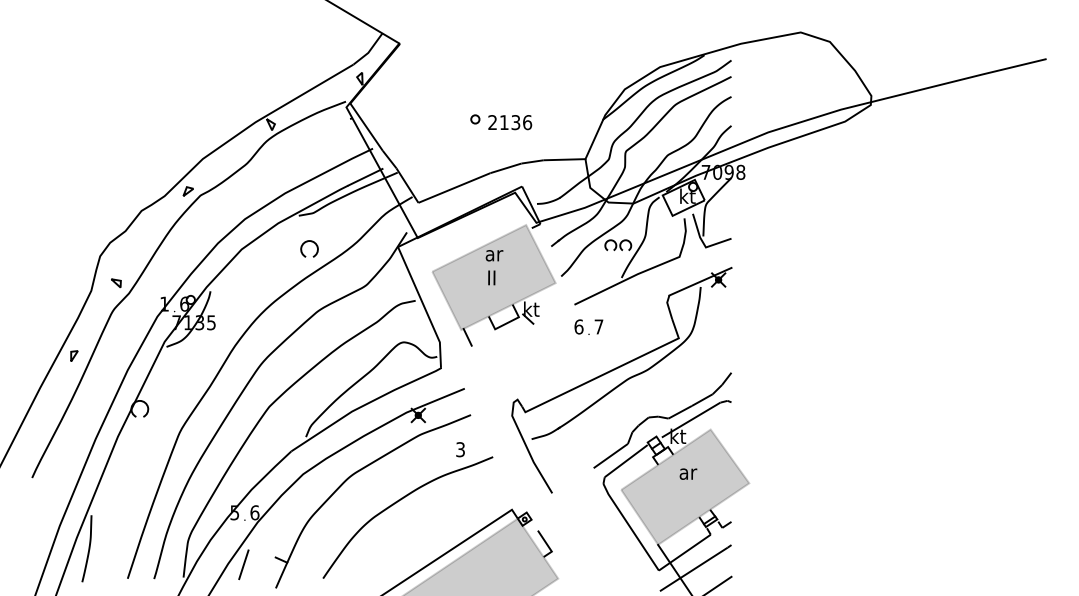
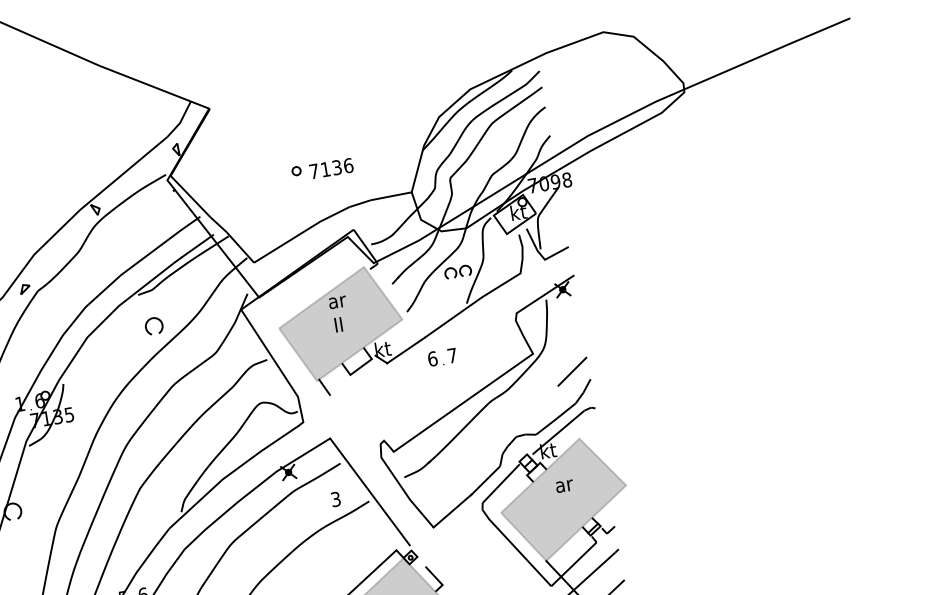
text: (492, 122) -> (313, 171), 2136 -> 7136
line: (553, 313) -> (405, 349), added
line: (714, 361) -> (572, 370), added
line: (494, 447) -> (369, 491), added
line: (573, 479) -> (452, 510), added

